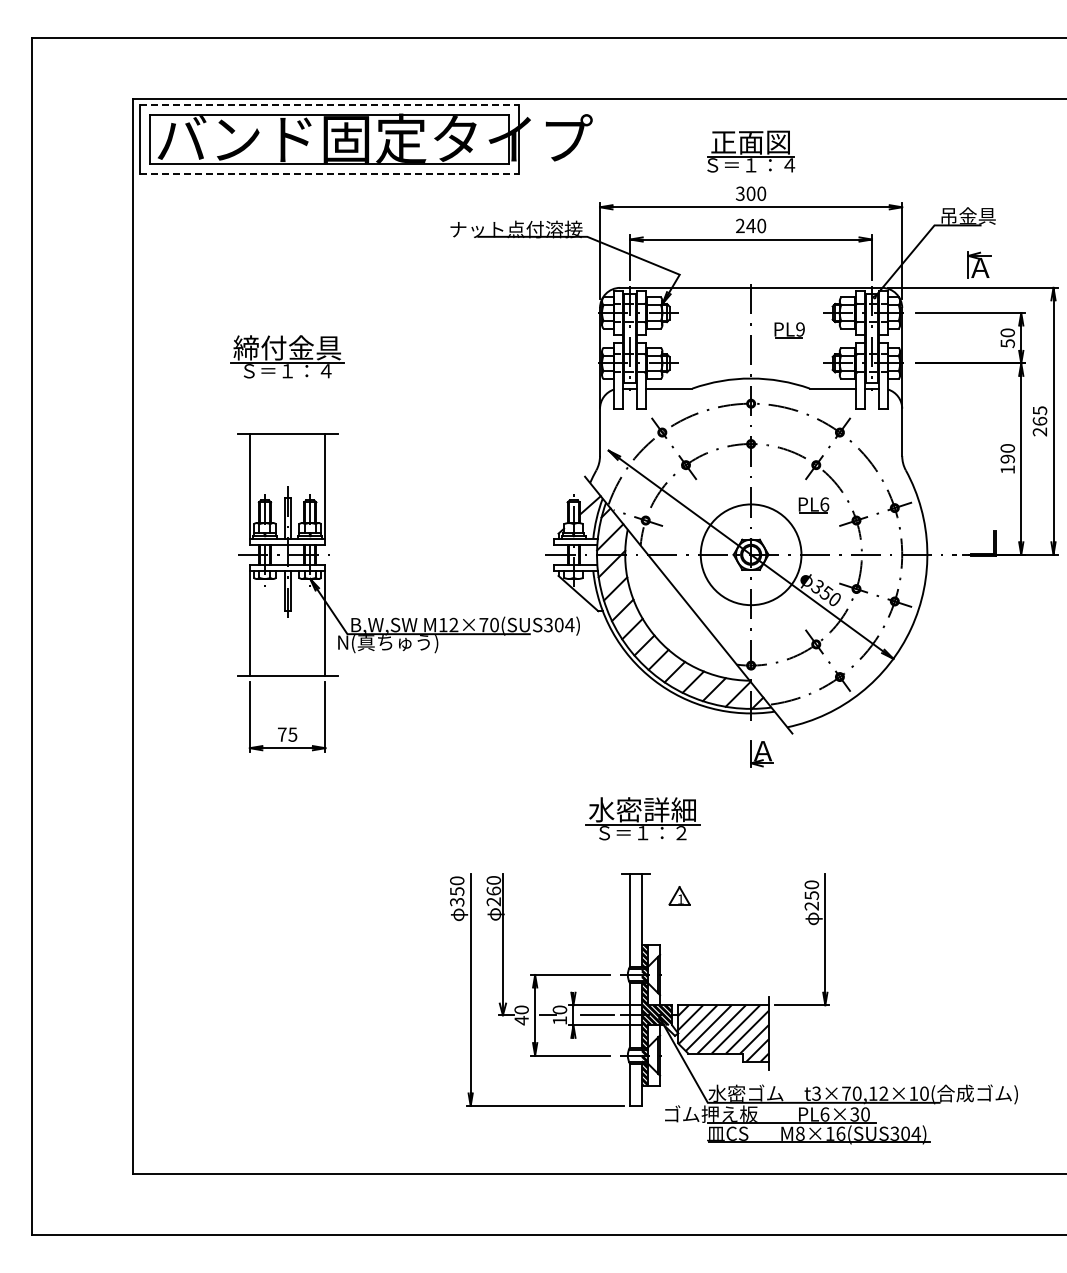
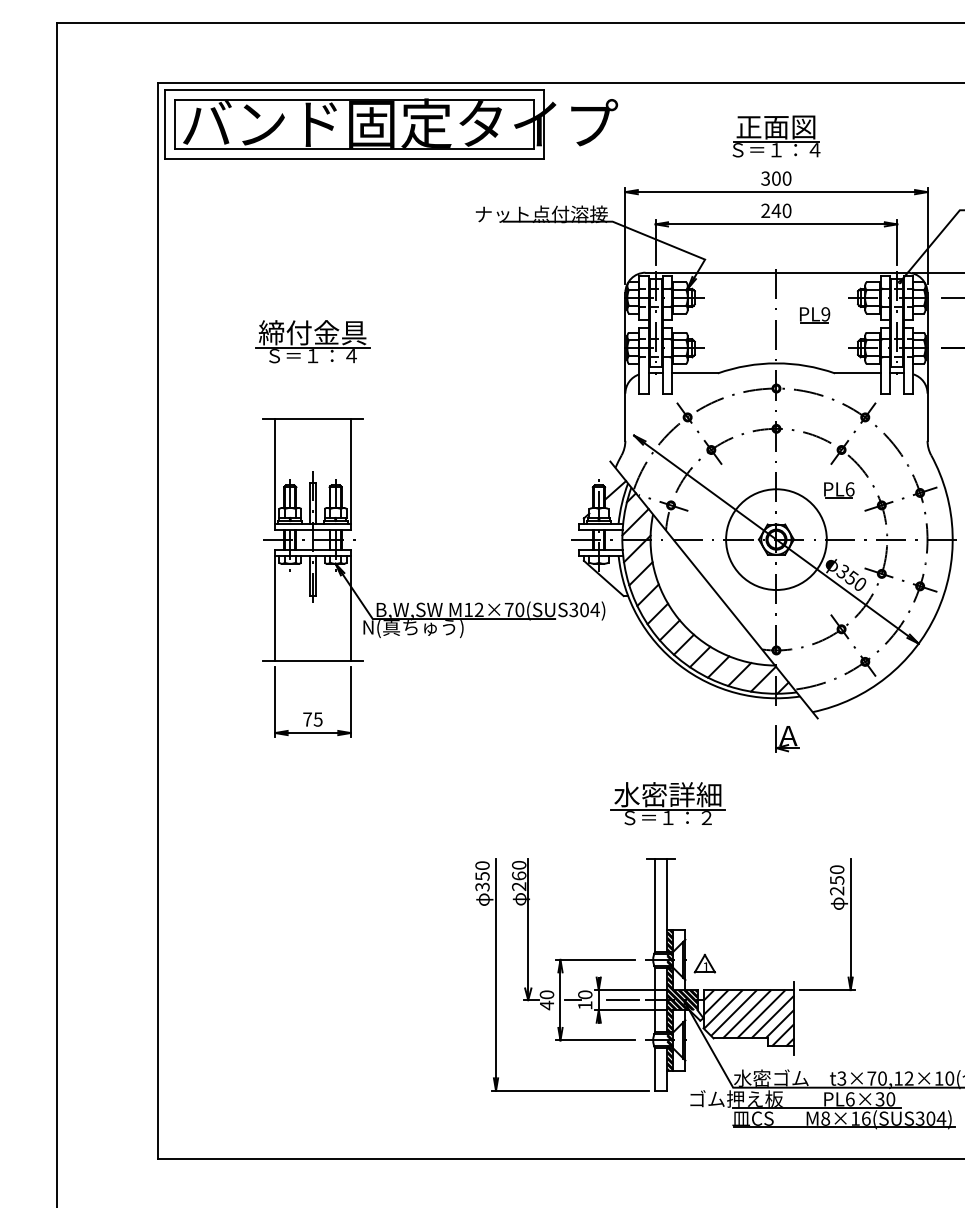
line: (329, 105) -> (354, 90), dashed -> solid
line: (329, 173) -> (354, 158), dashed -> solid
part: (679, 895) -> (704, 963), moved

